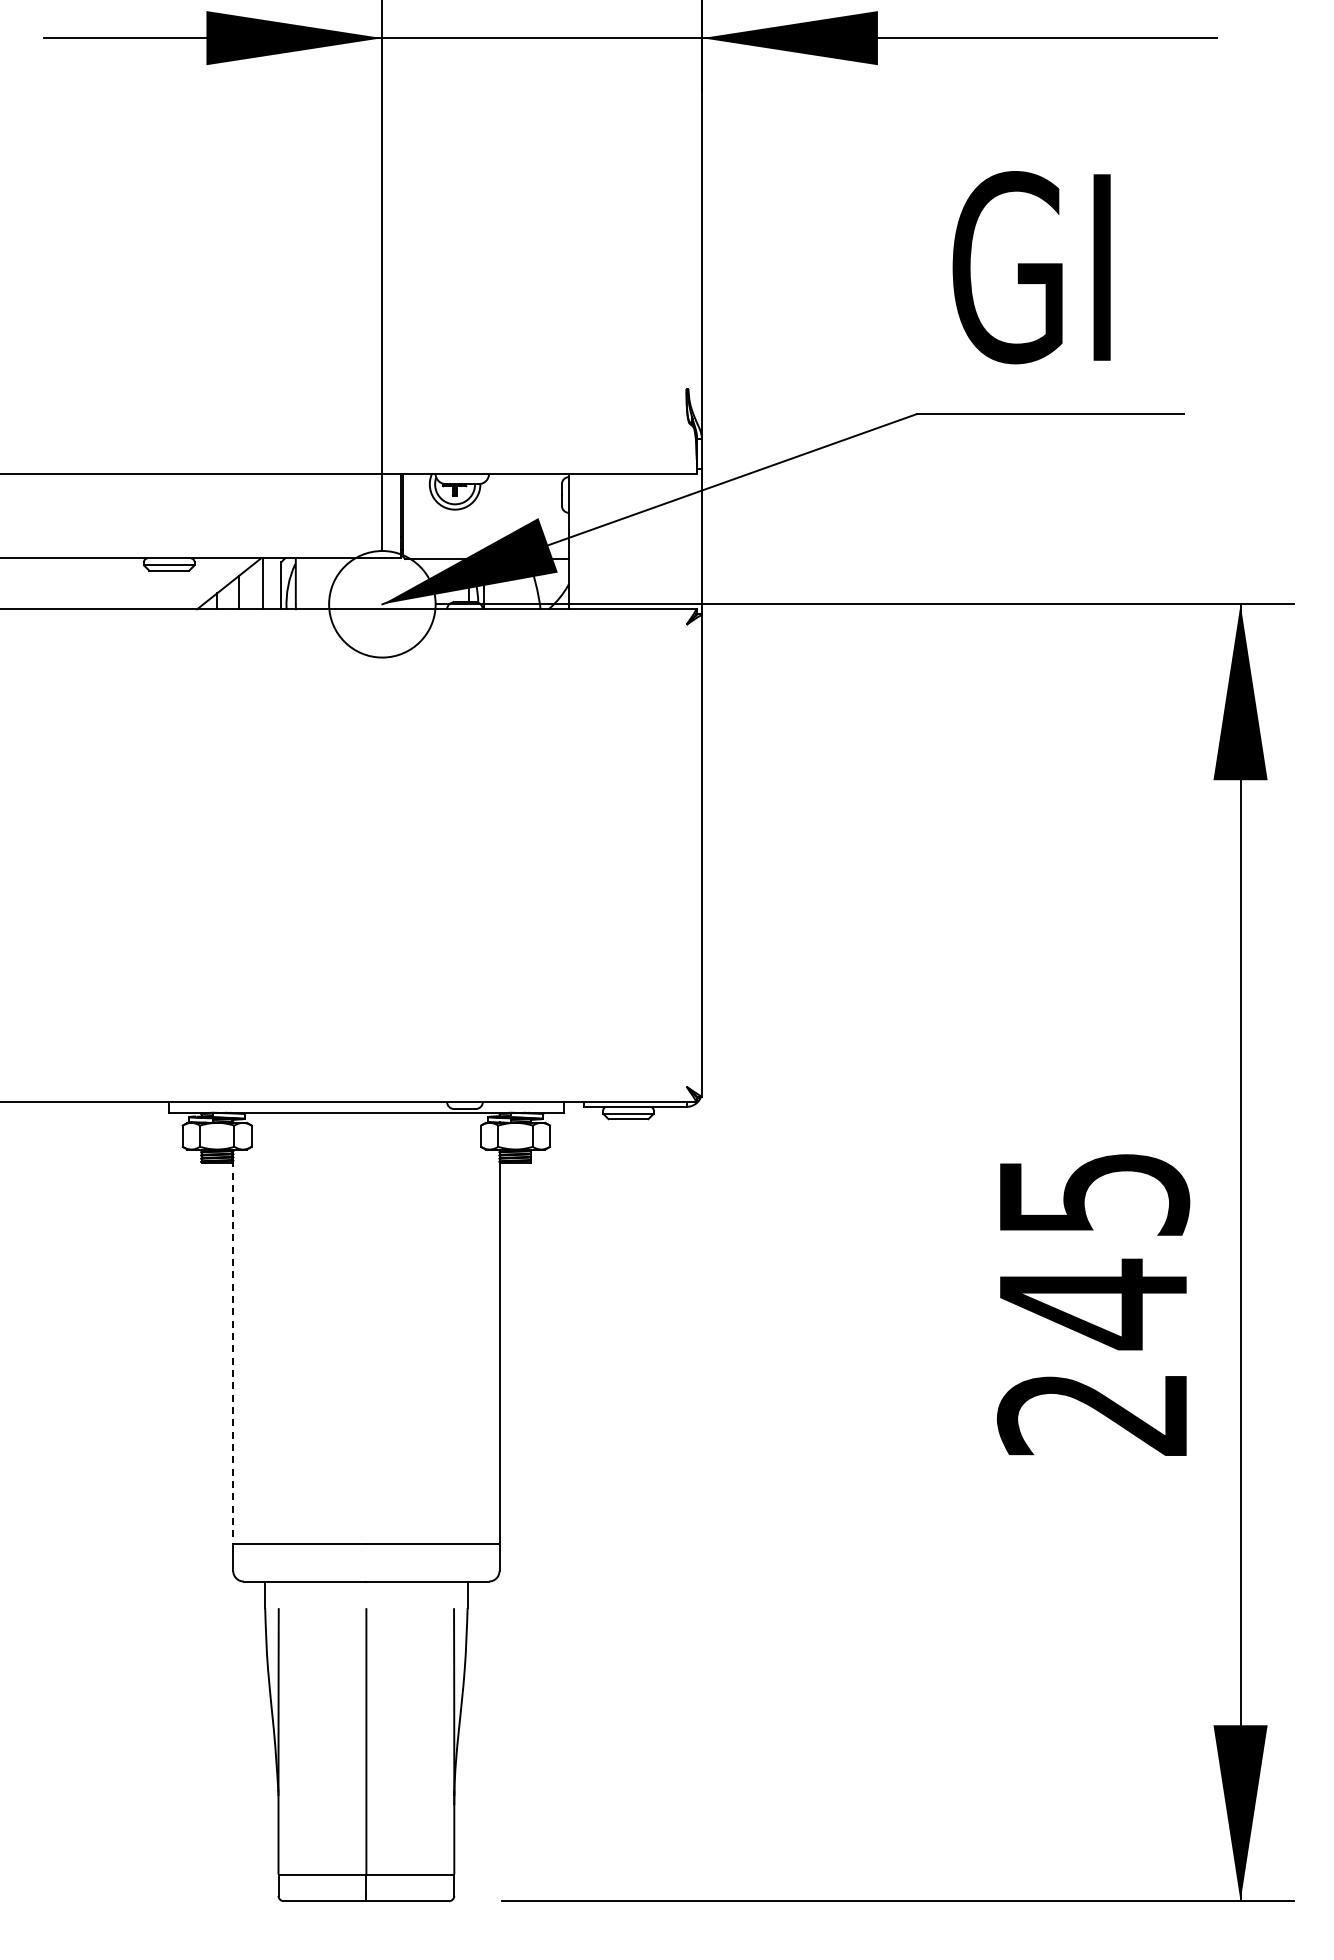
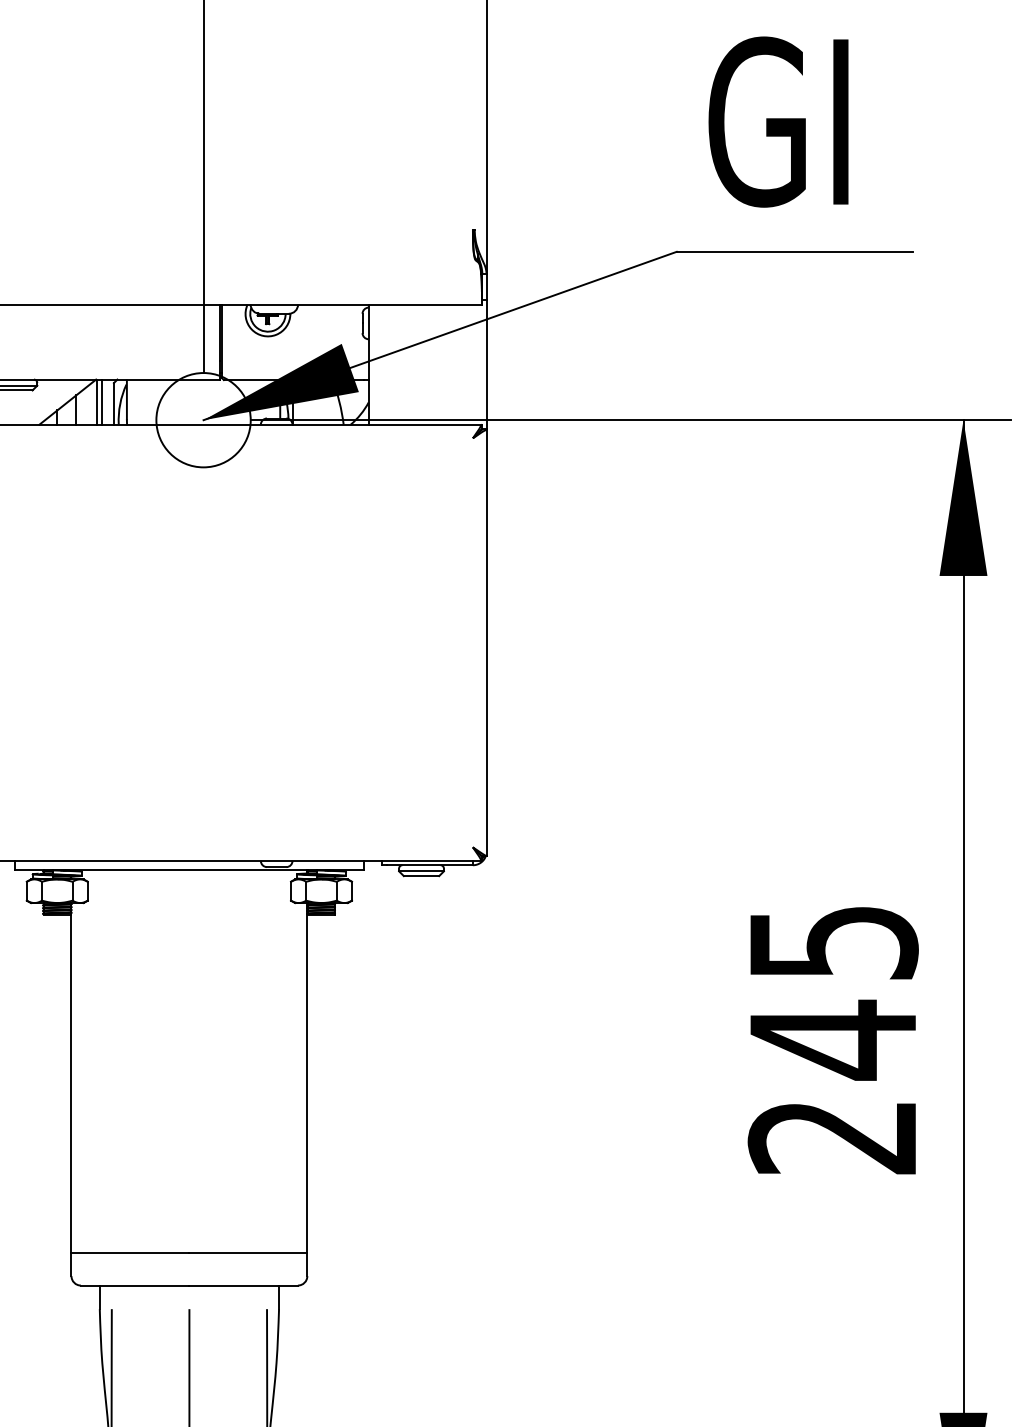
line: (267, 583) -> (101, 401), added
line: (233, 1352) -> (71, 1082), dashed -> solid

